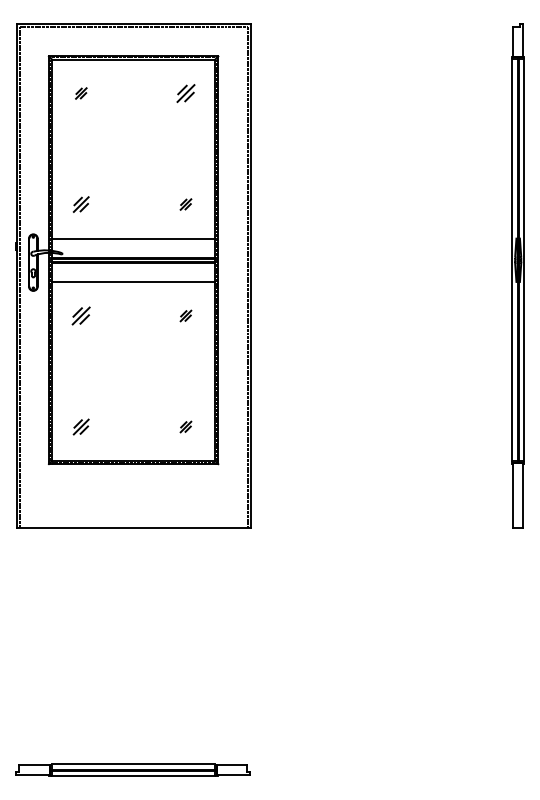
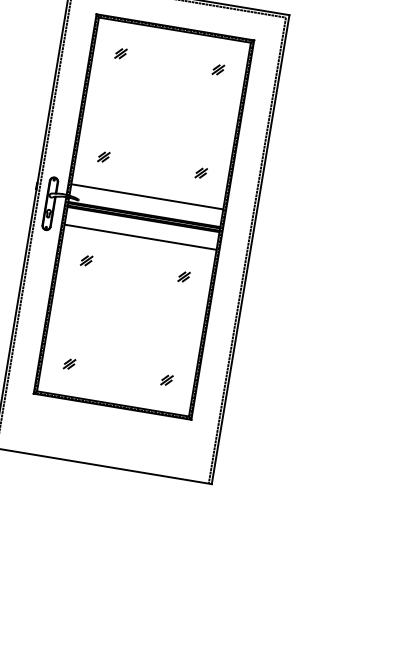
part: (185, 93) -> (217, 69), size x0.62
part: (81, 204) -> (104, 157), size x0.71
part: (81, 315) -> (86, 260), size x0.62
part: (81, 426) -> (69, 363), size x0.71

